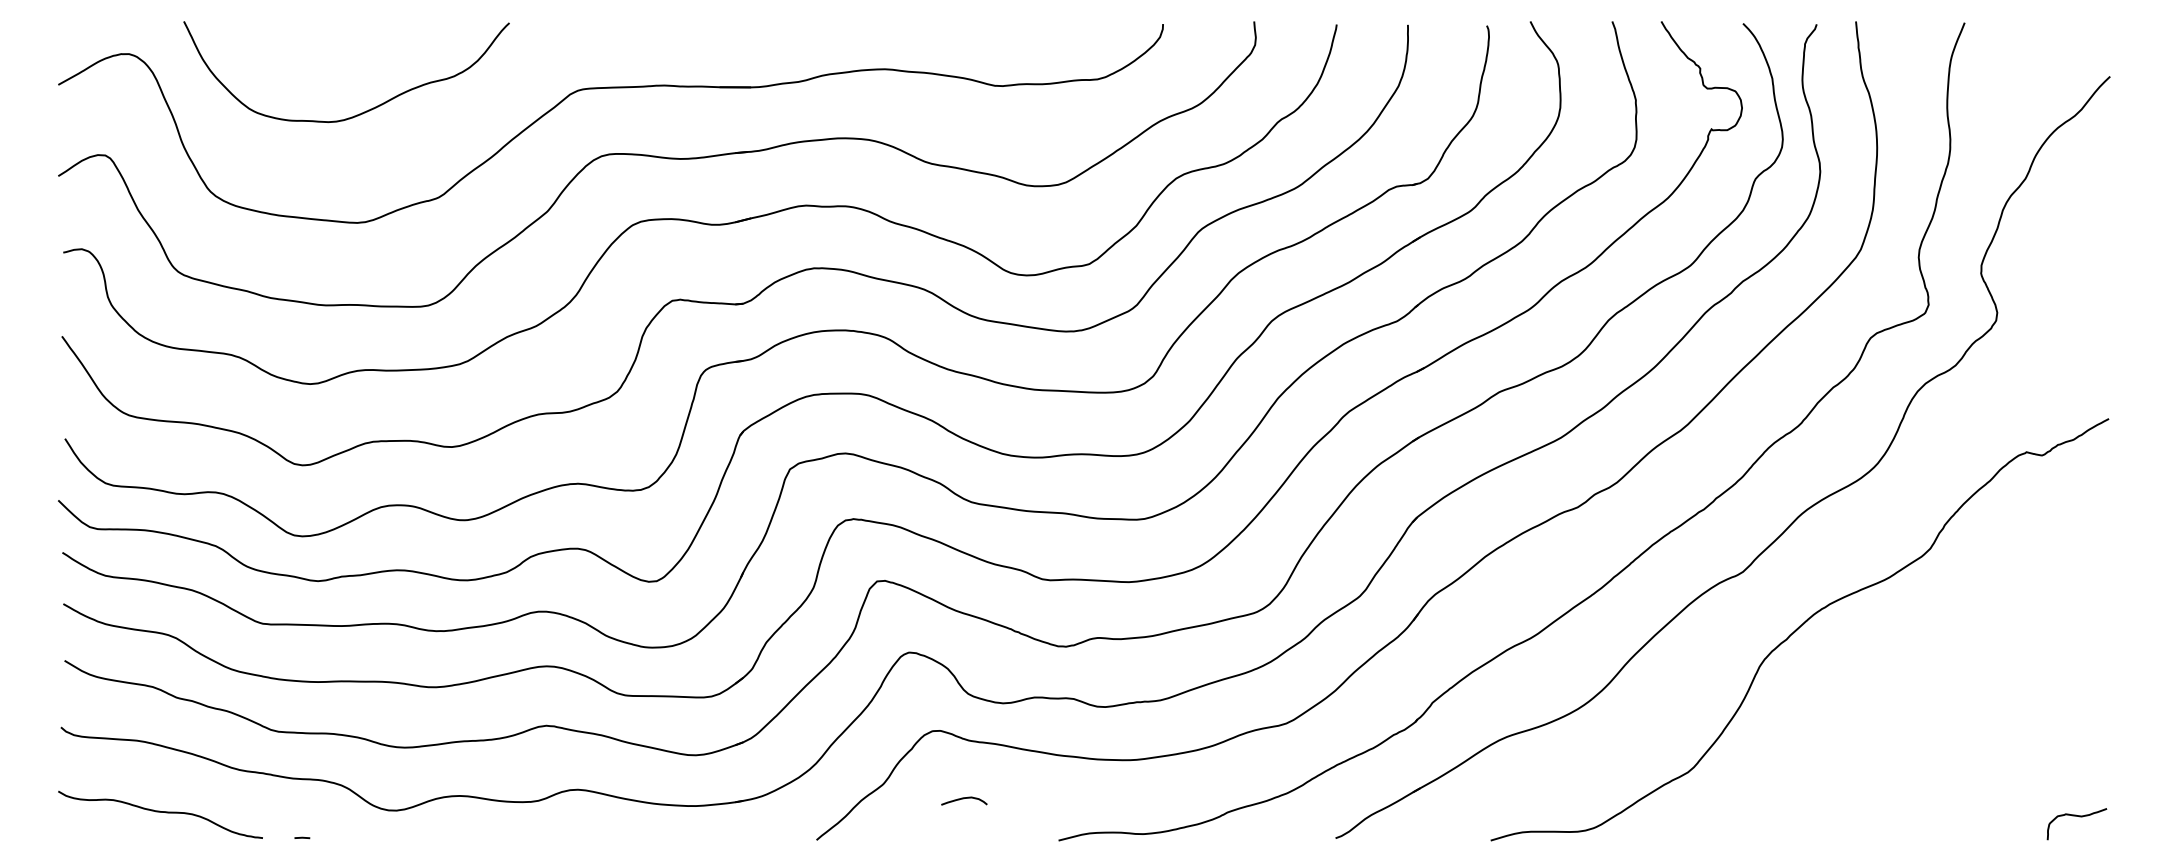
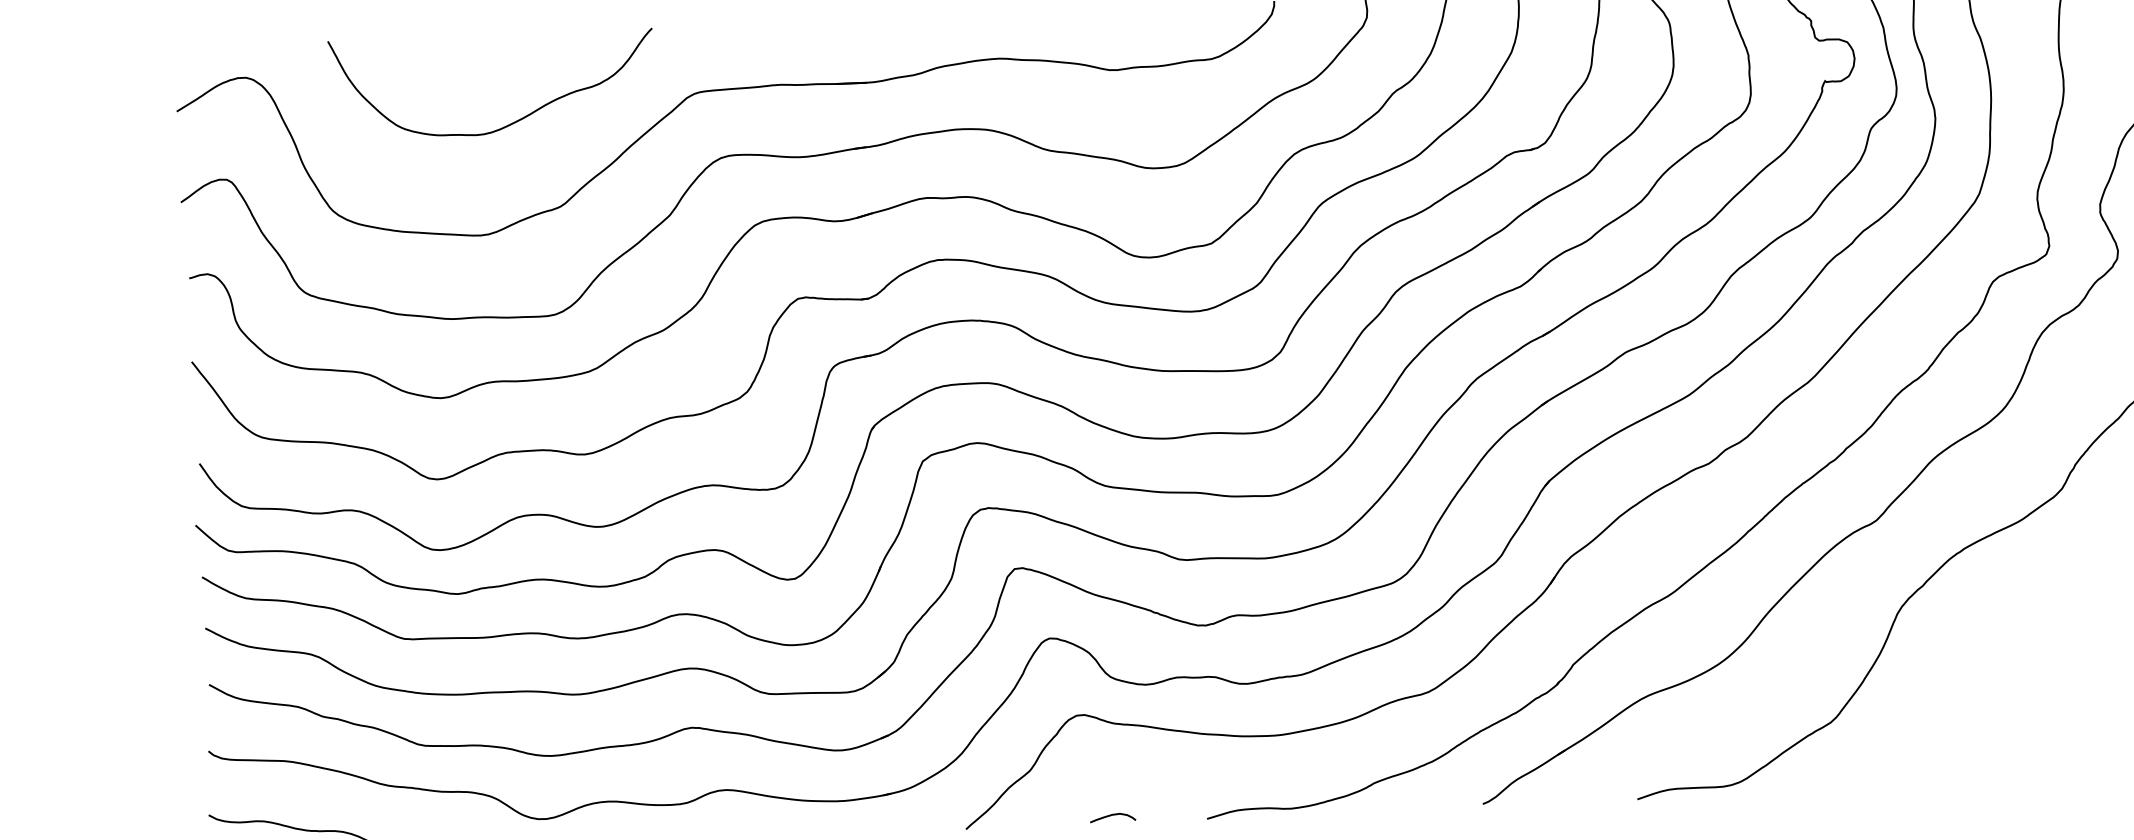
curve: (361, 112) -> (508, 124), moved
curve: (963, 799) -> (1112, 816), moved

